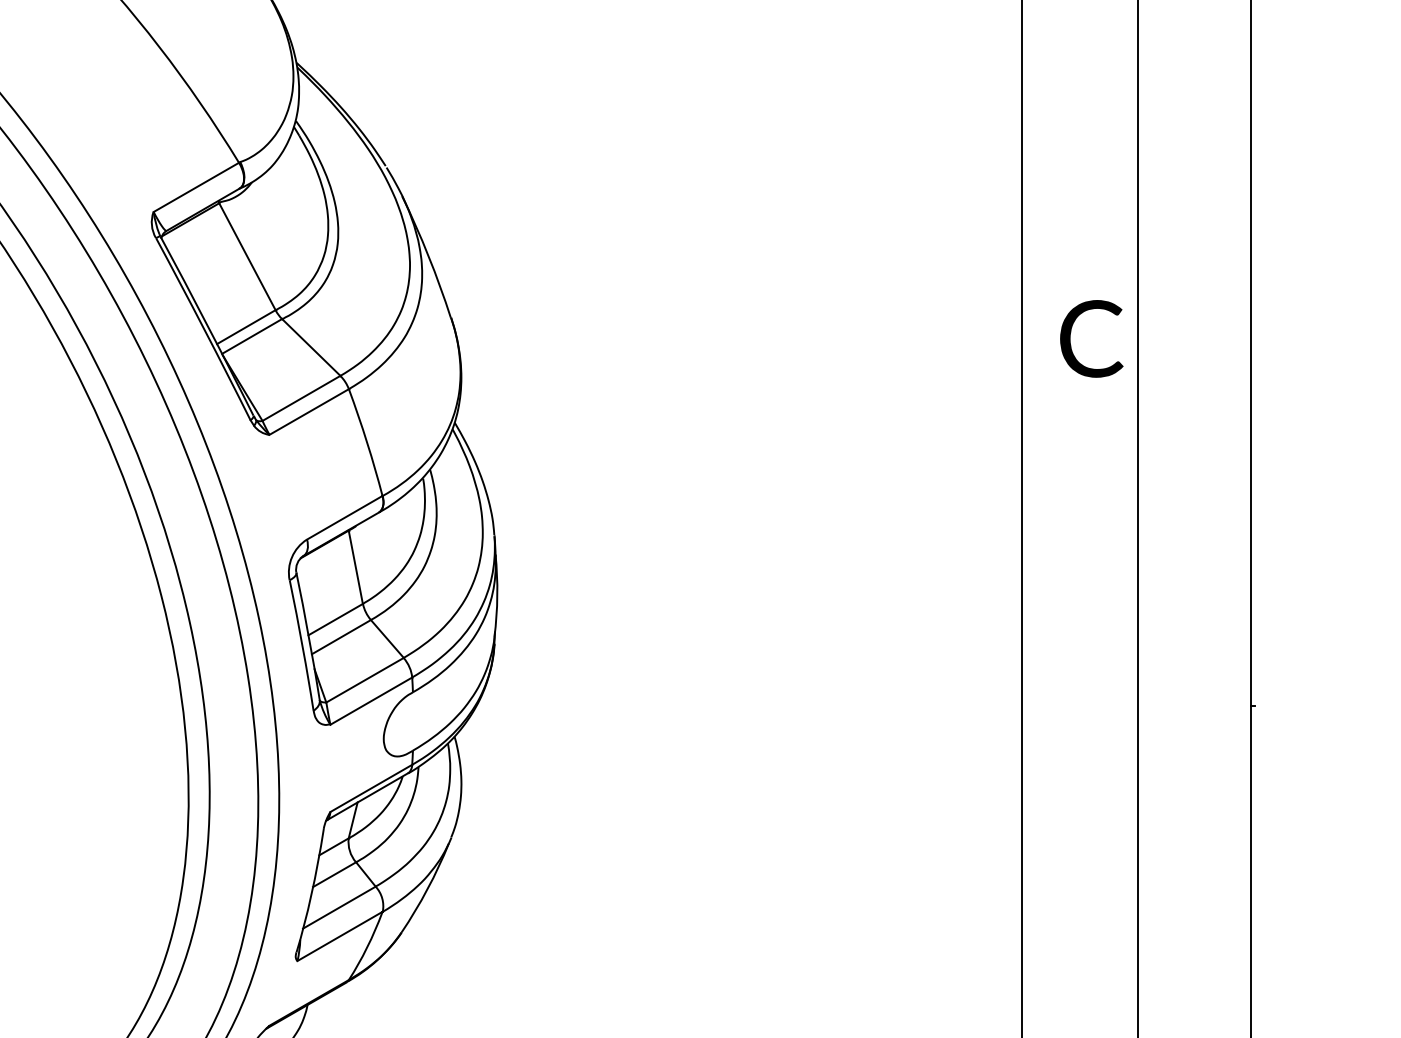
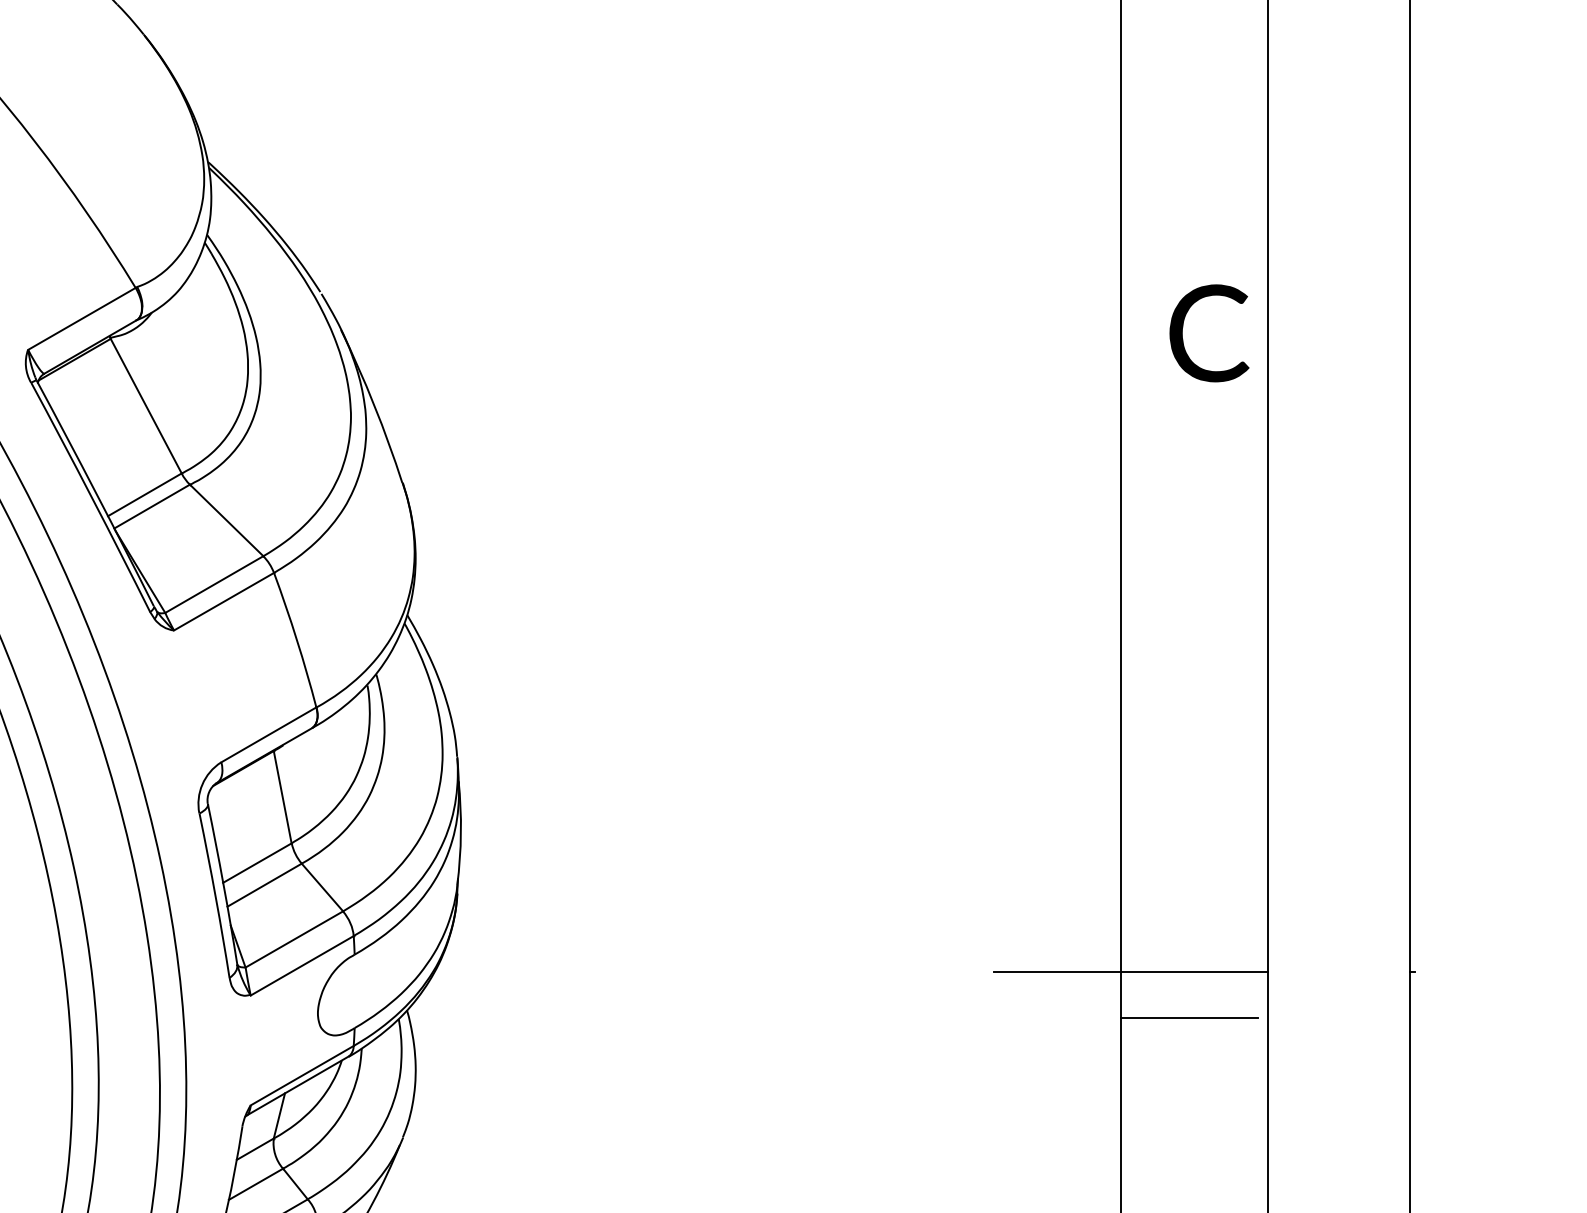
text: (1091, 338) -> (1209, 332), moved
line: (1029, 706) -> (1131, 972), added
line: (1075, 742) -> (1188, 1017), added

